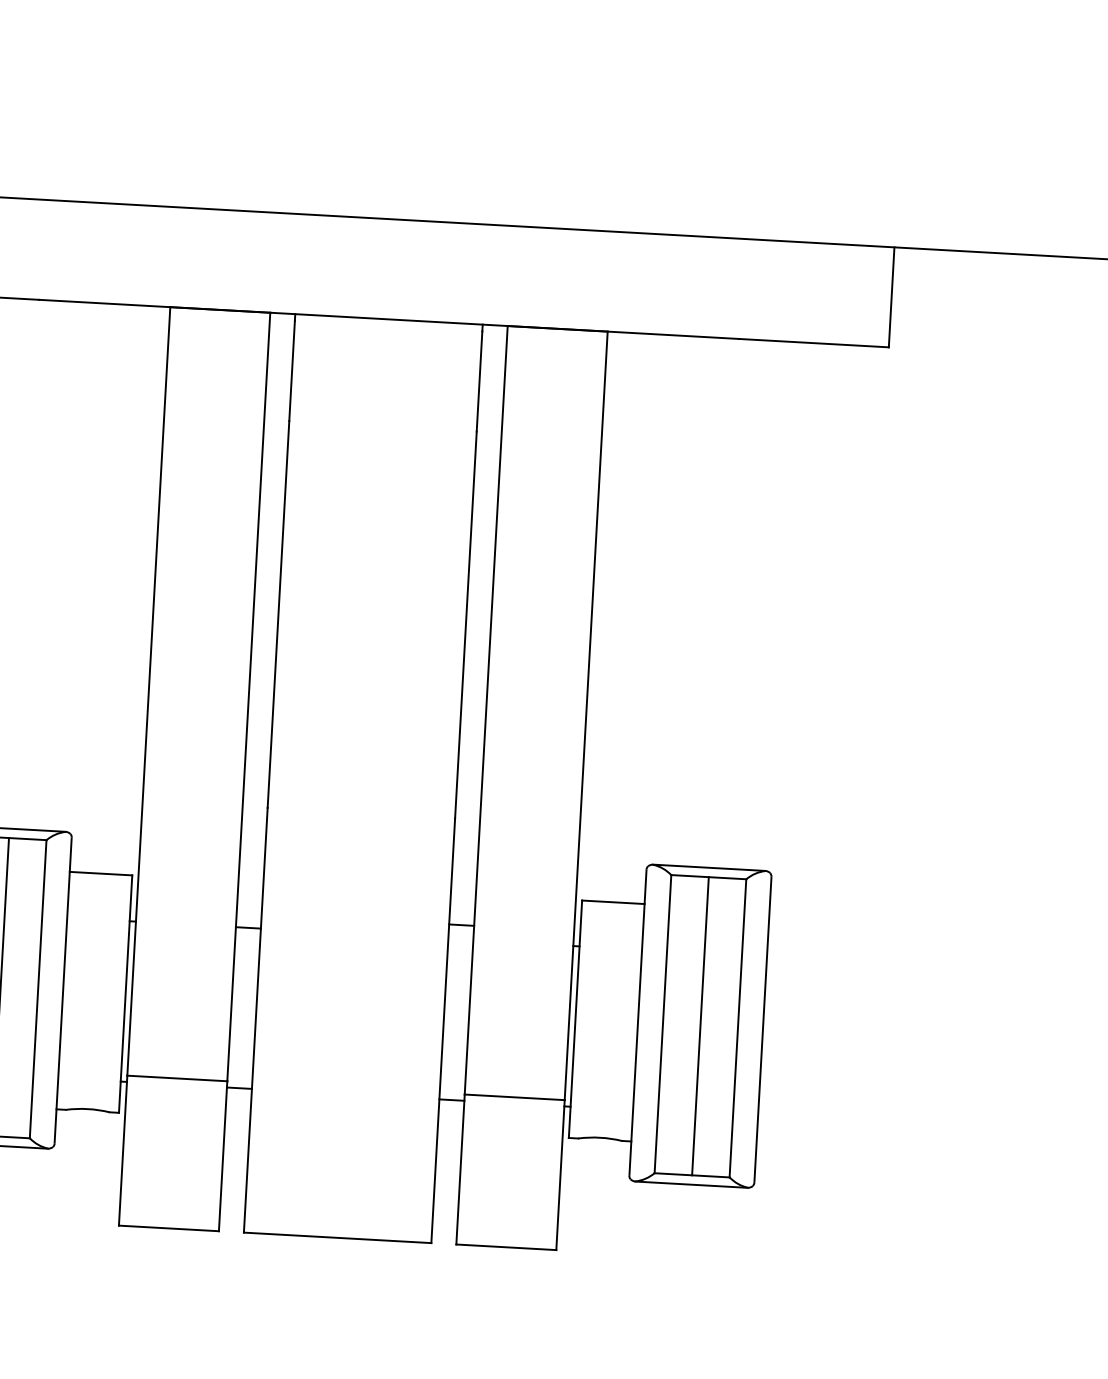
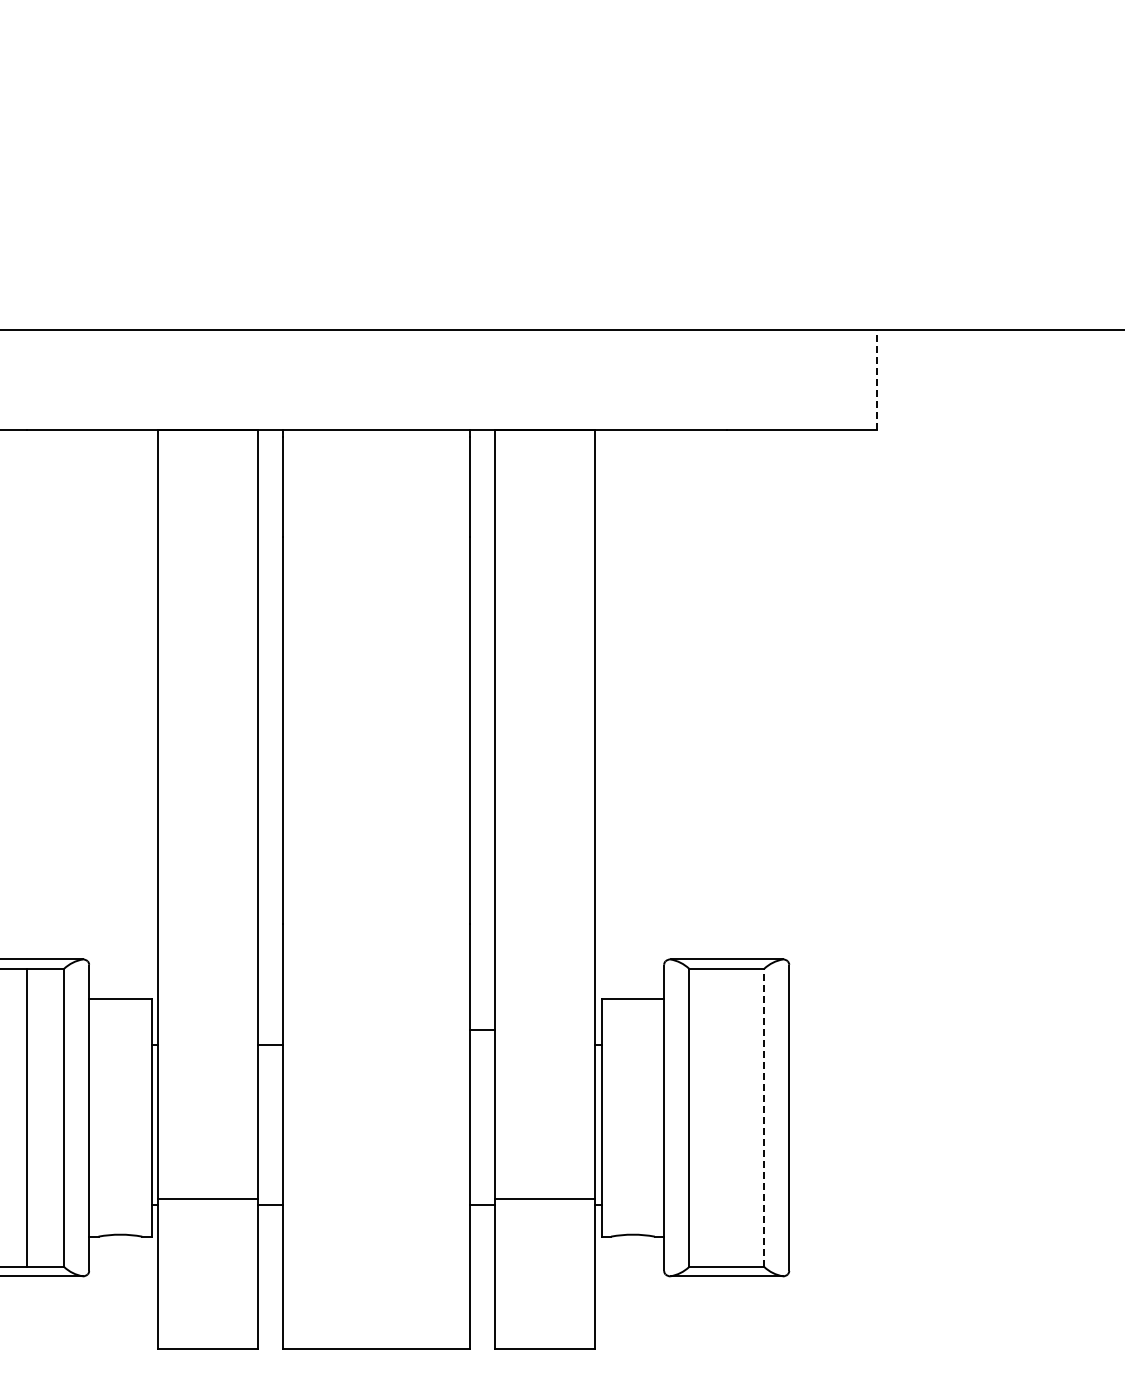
line: (891, 296) -> (876, 379), solid -> dashed
line: (700, 1025) -> (726, 1117), removed
line: (738, 1027) -> (764, 1117), solid -> dashed

